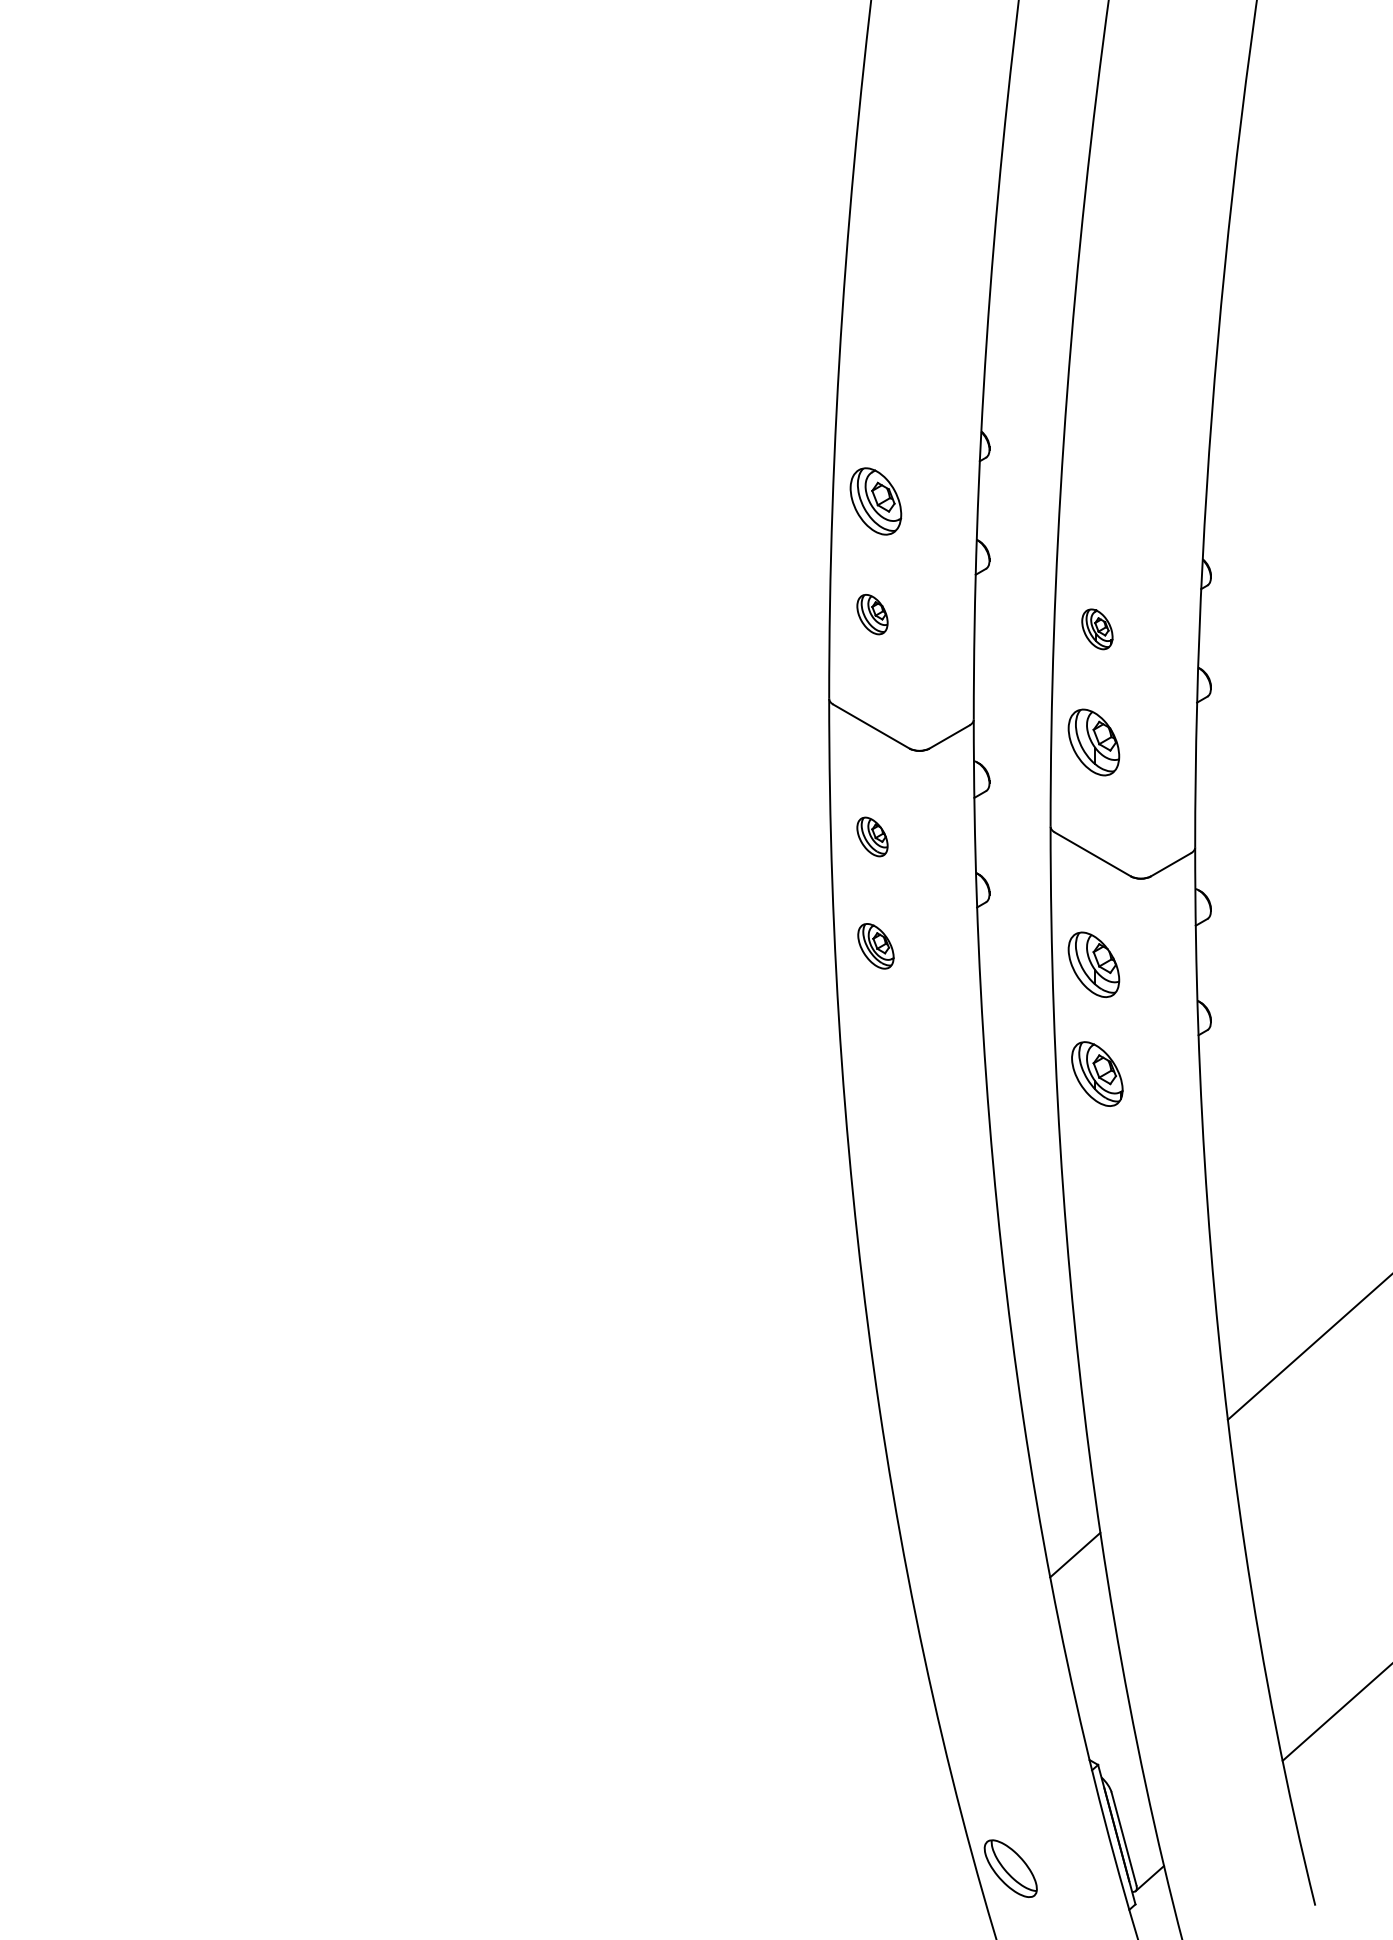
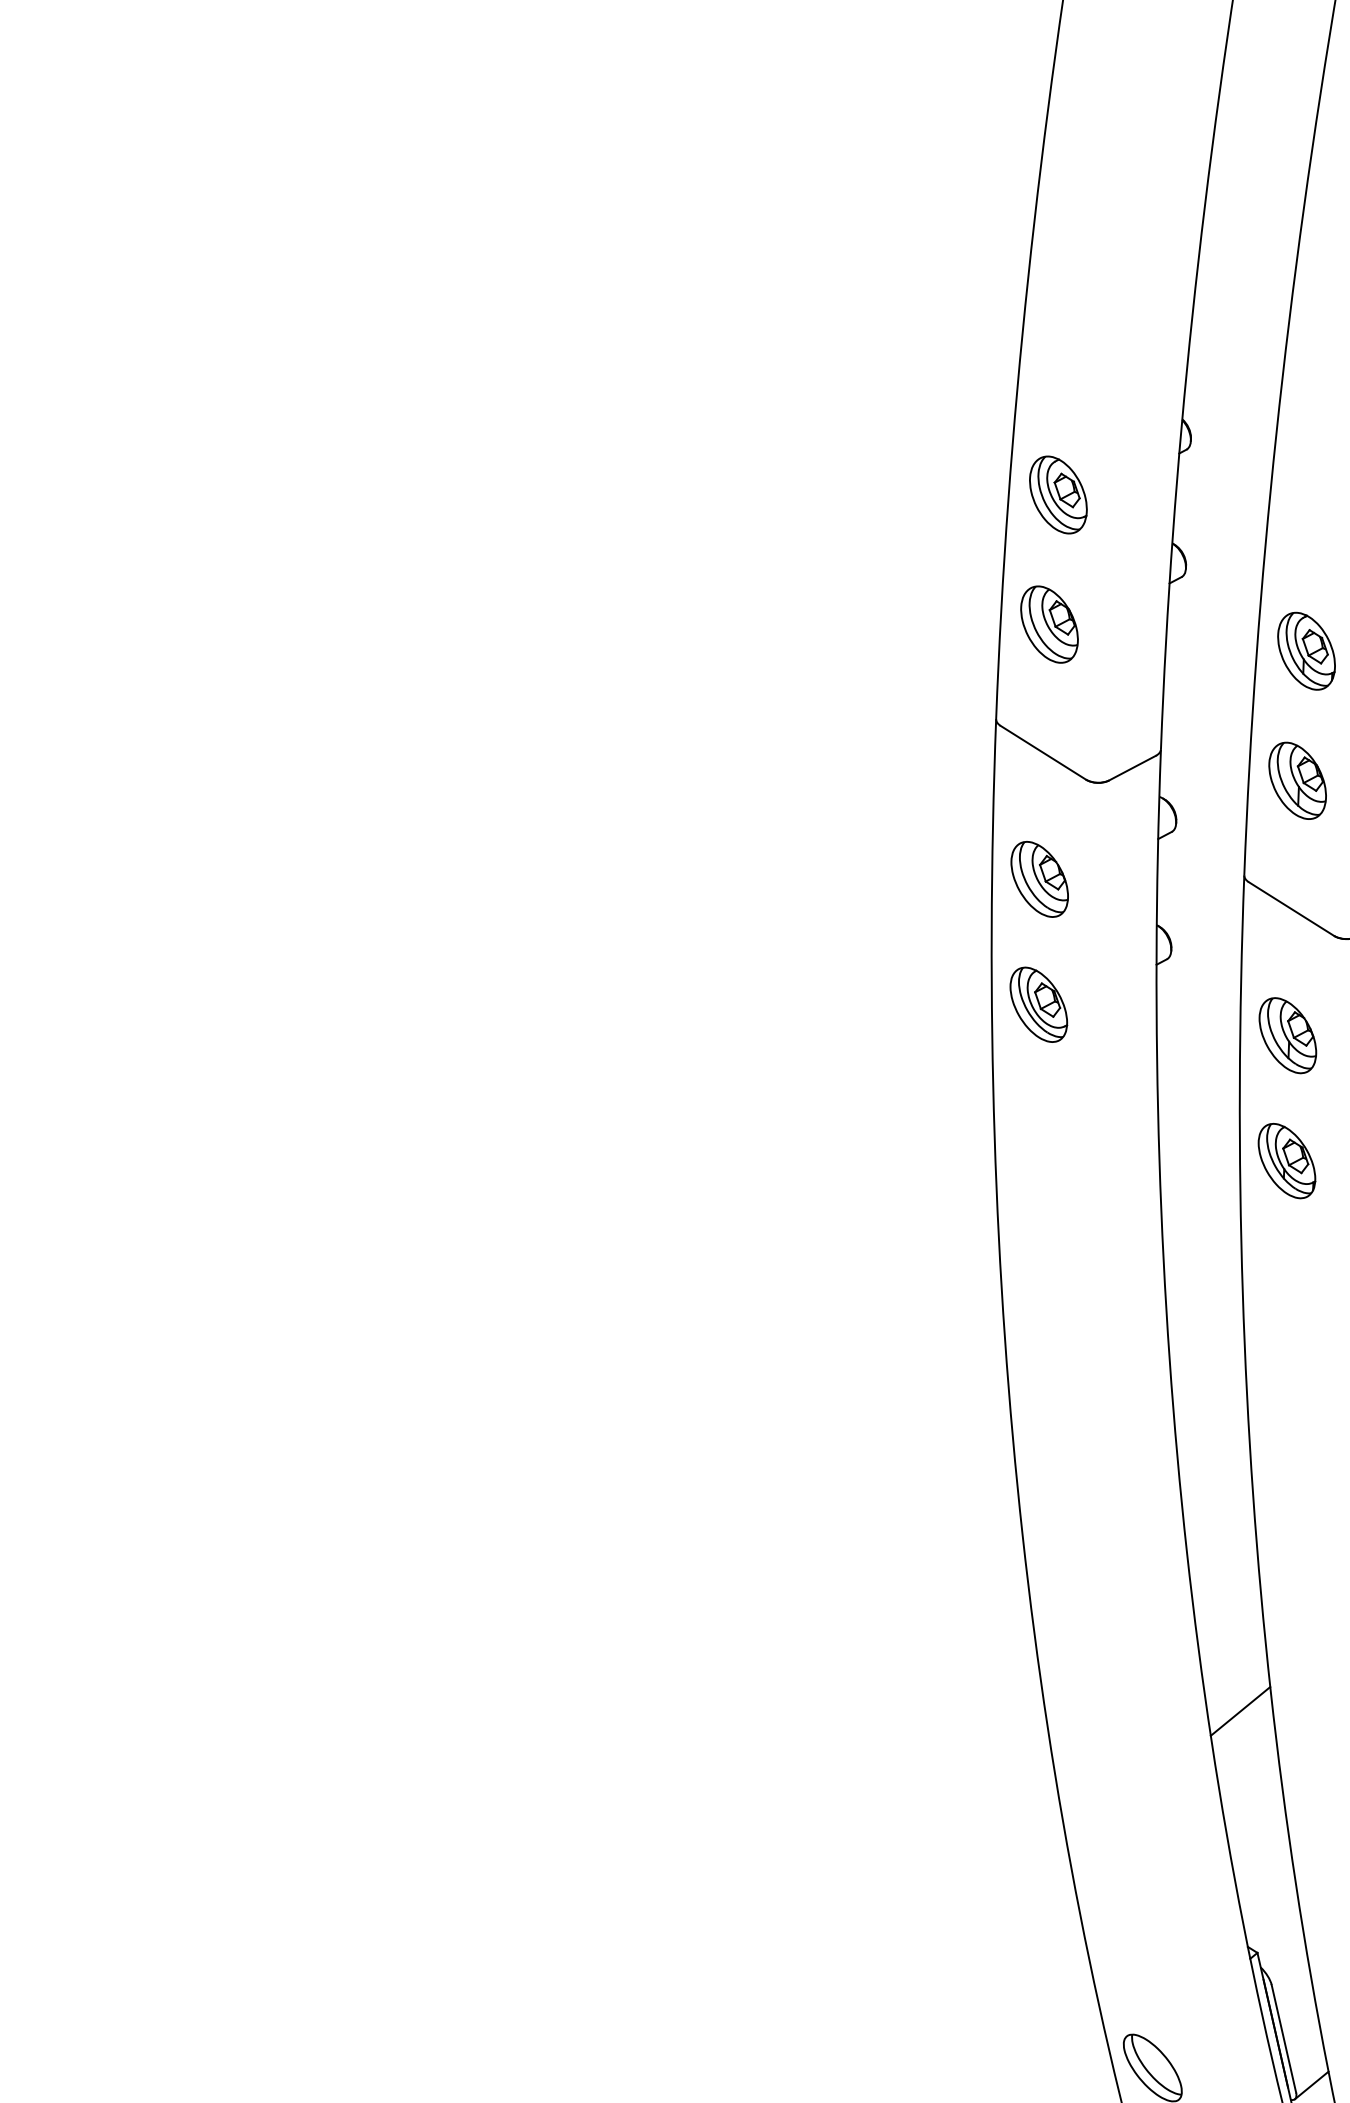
part: (872, 614) -> (1049, 624), size x1.67
part: (1097, 629) -> (1306, 651), size x1.67
part: (872, 836) -> (1039, 878), size x1.67
part: (875, 946) -> (1038, 1005), size x1.43

